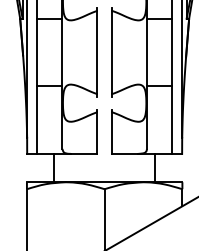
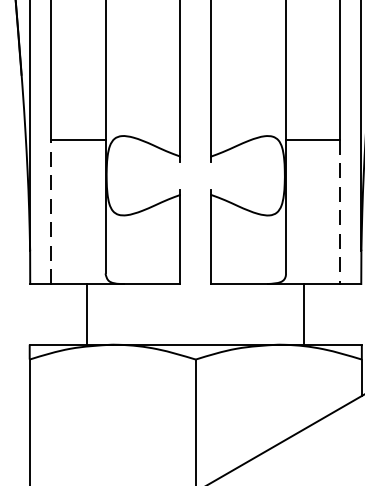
line: (37, 120) -> (52, 212), solid -> dashed
line: (172, 120) -> (340, 212), solid -> dashed

